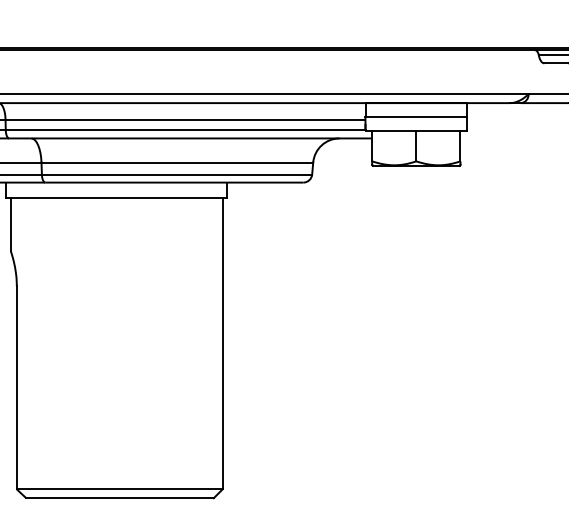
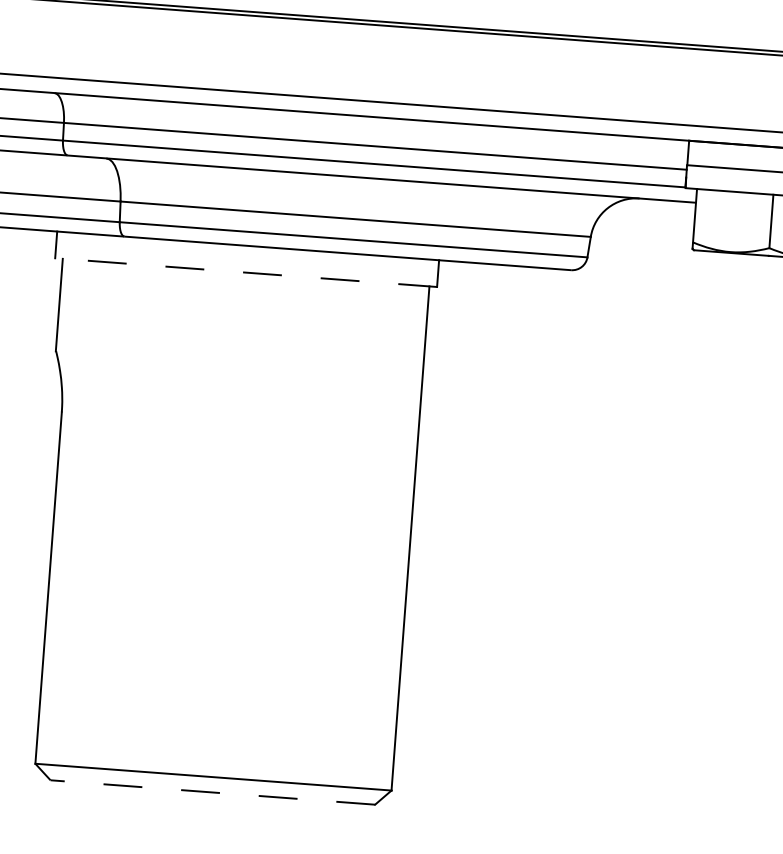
line: (116, 198) -> (245, 273), solid -> dashed
line: (120, 498) -> (213, 793), solid -> dashed

